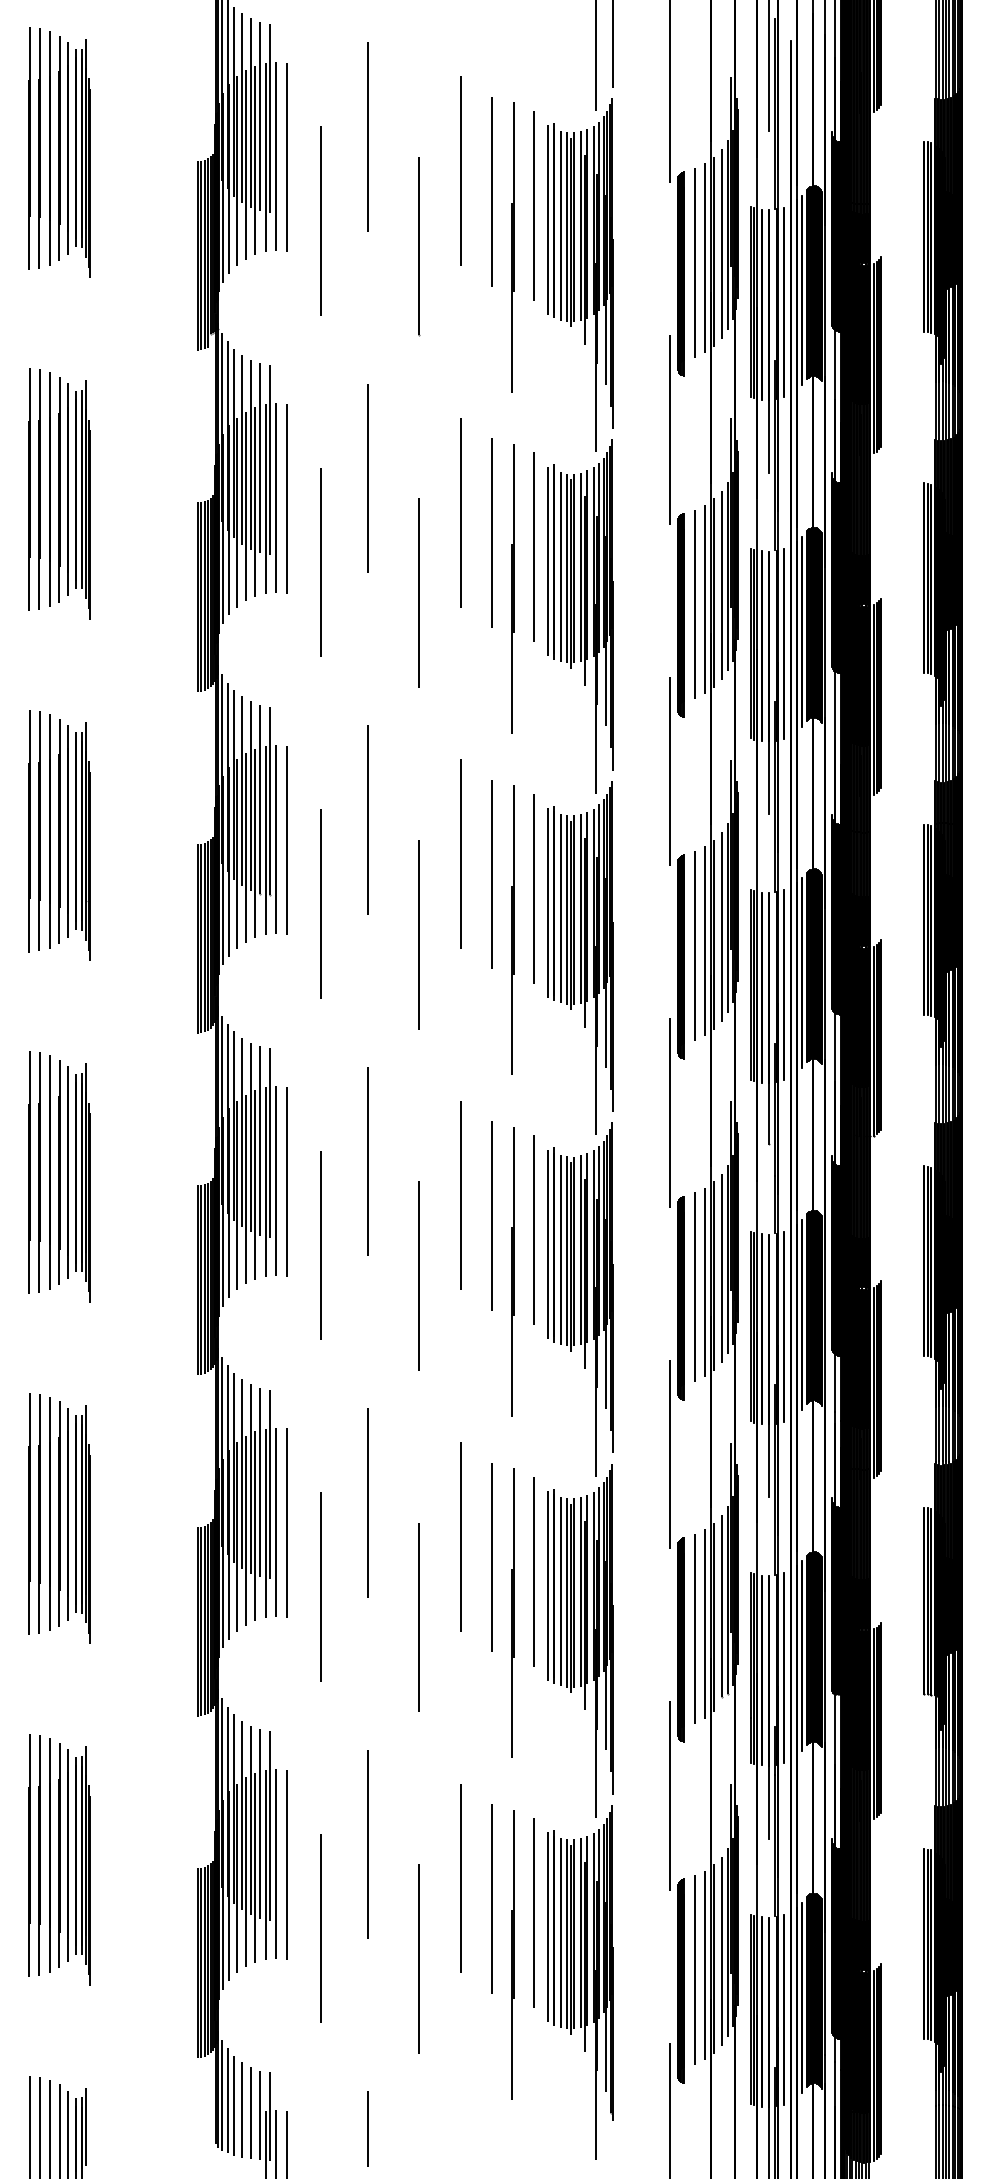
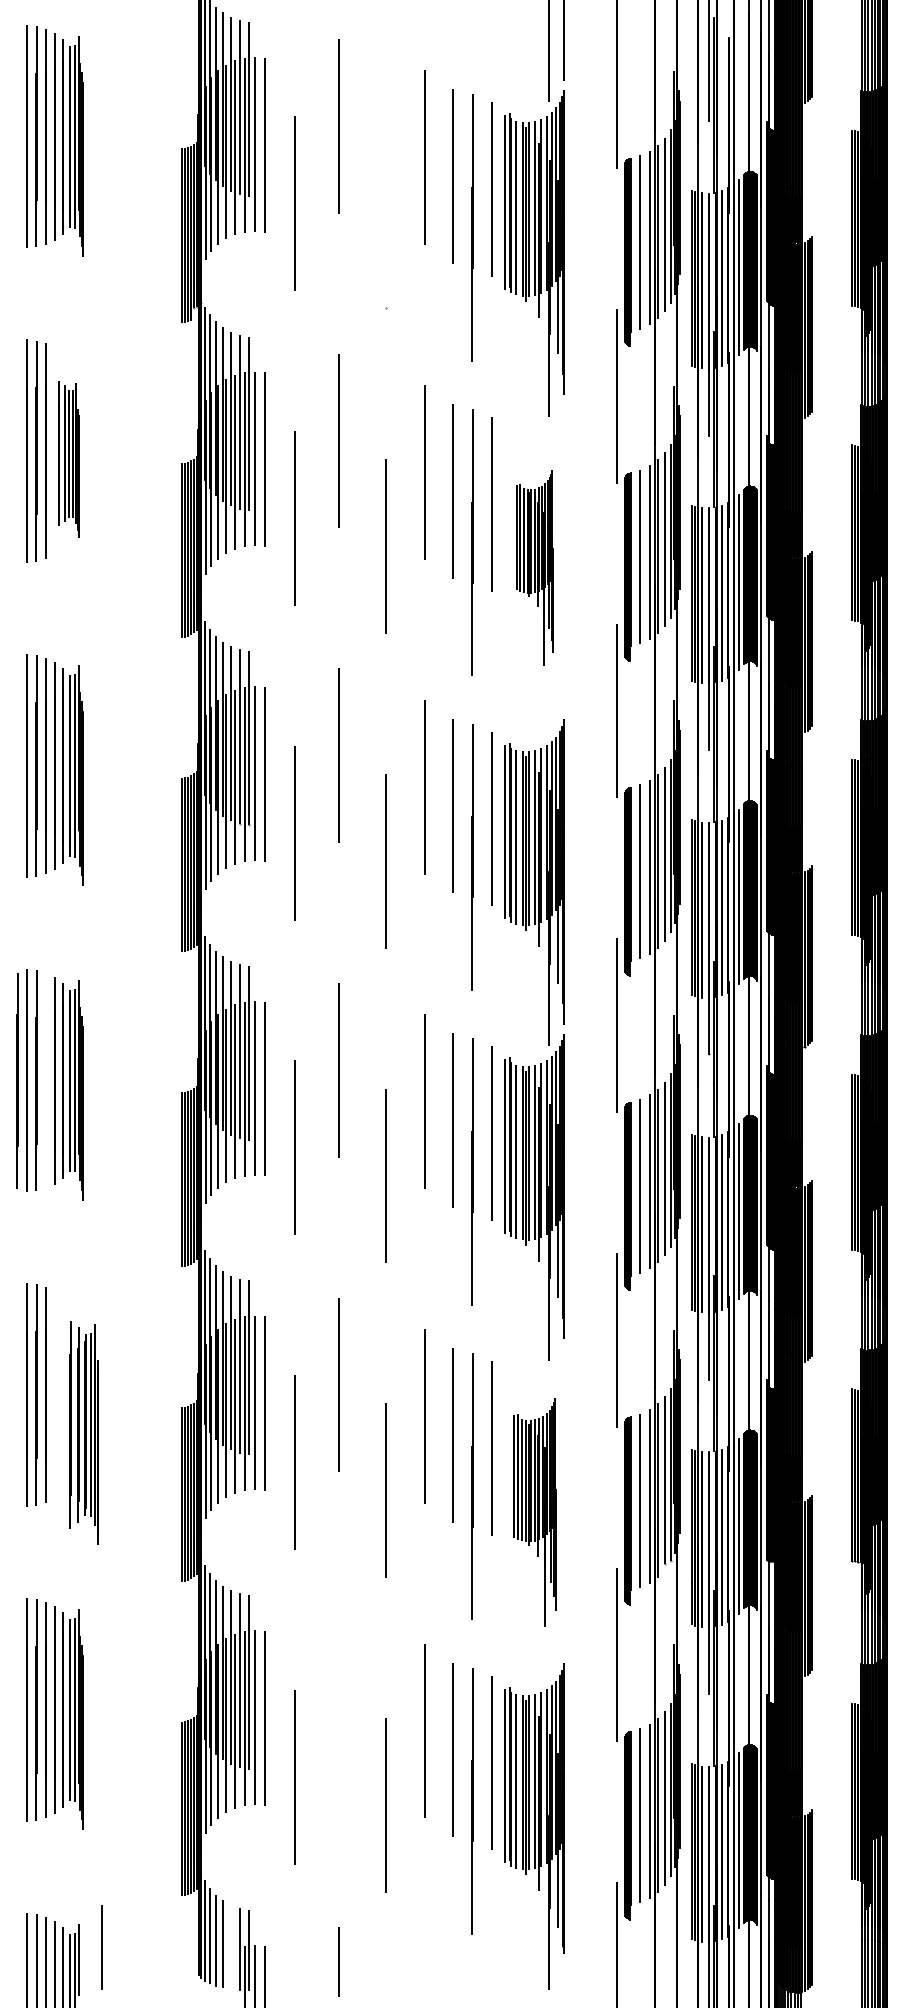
line: (419, 245) -> (386, 226), removed
part: (74, 498) -> (68, 459), size x0.7
part: (580, 616) -> (534, 568), size x0.6
line: (49, 1172) -> (16, 1080), moved
part: (74, 1522) -> (84, 1432), moved
part: (580, 1640) -> (534, 1511), size x0.7
line: (367, 1844) -> (338, 1699), removed
line: (250, 2112) -> (101, 1946), moved

